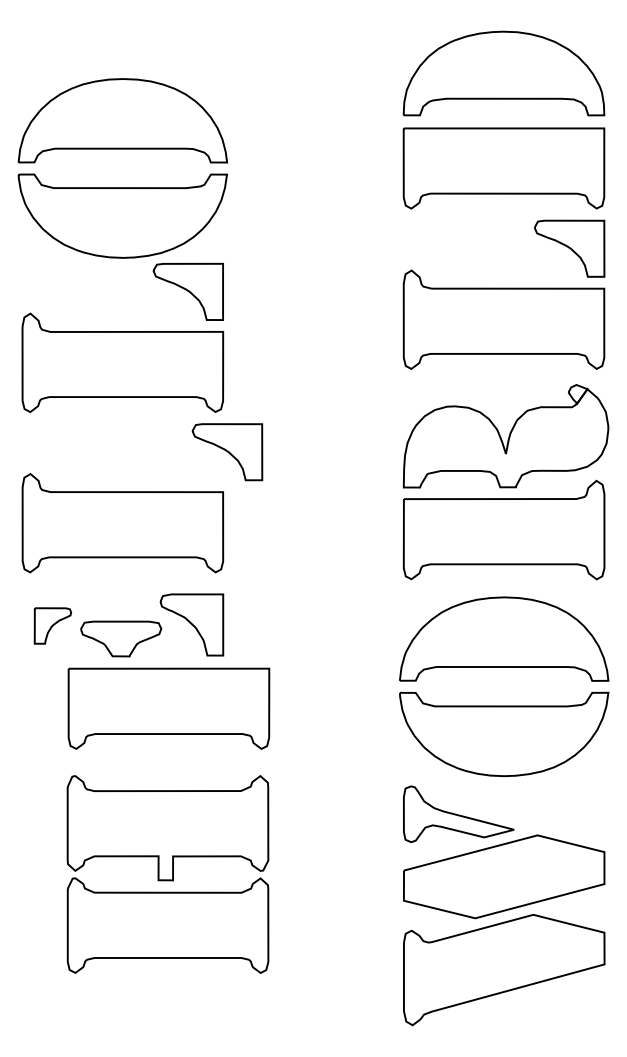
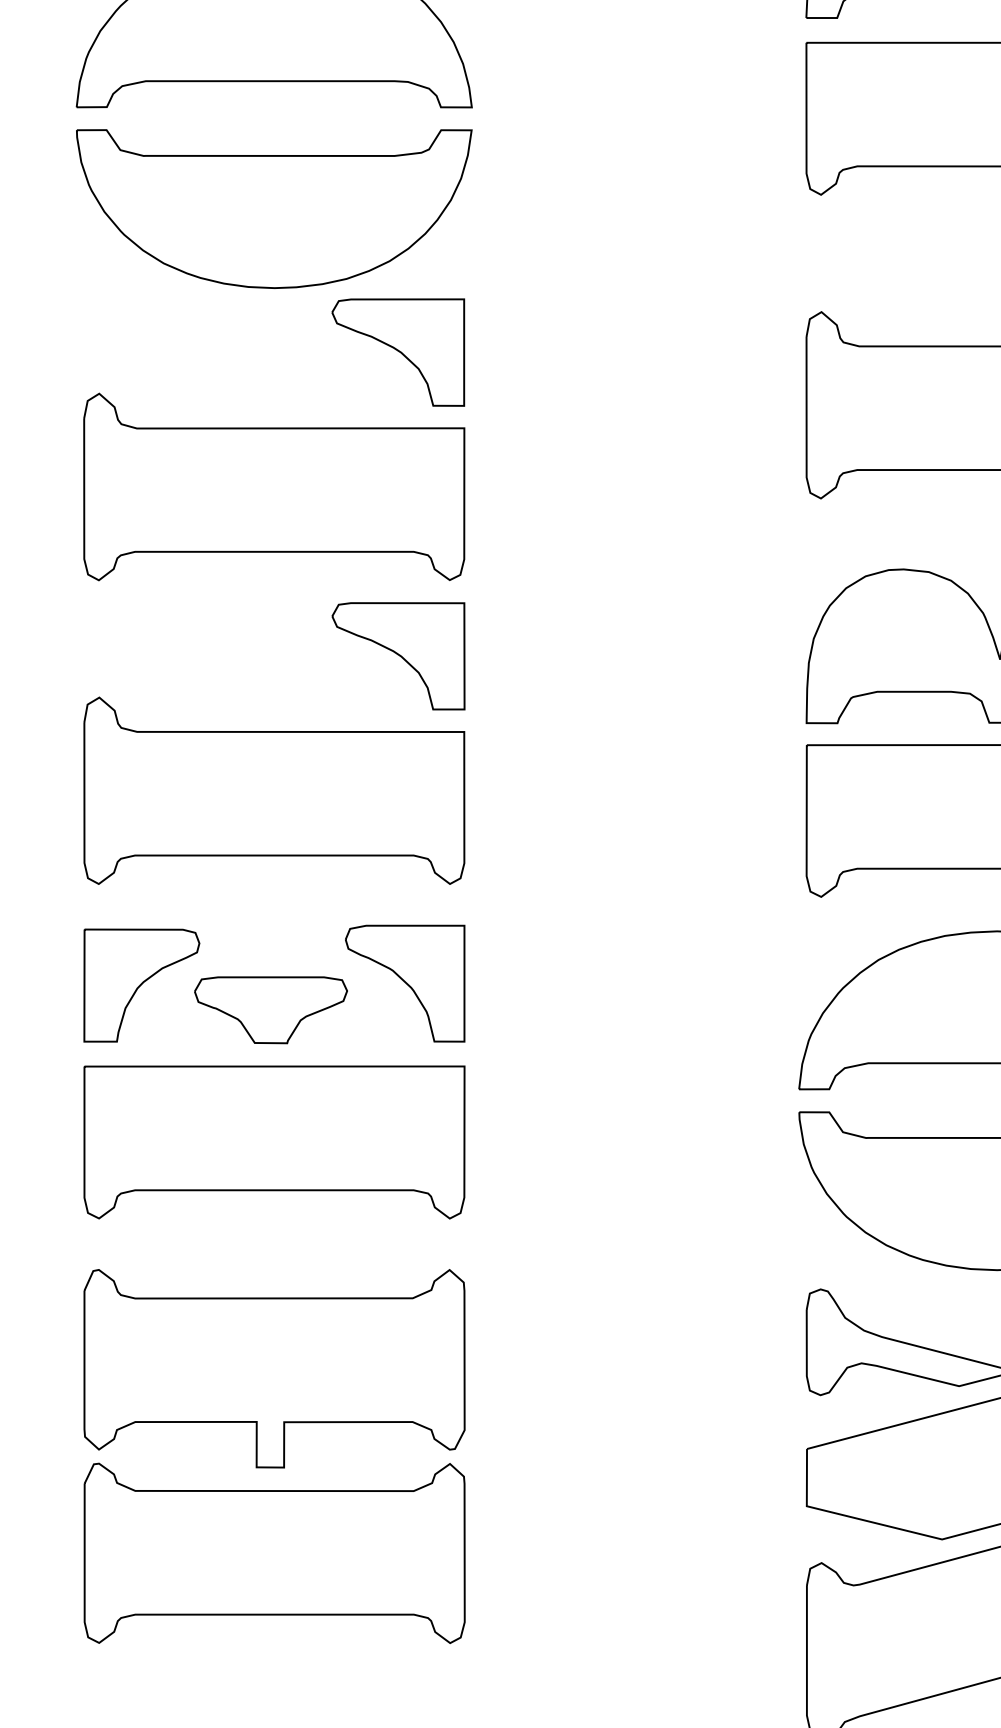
part: (227, 452) -> (398, 656), moved
part: (52, 625) -> (140, 984), size x1.67
part: (168, 708) -> (273, 1141), moved
part: (167, 874) -> (273, 1456), moved

